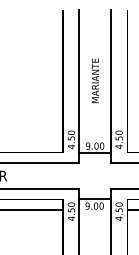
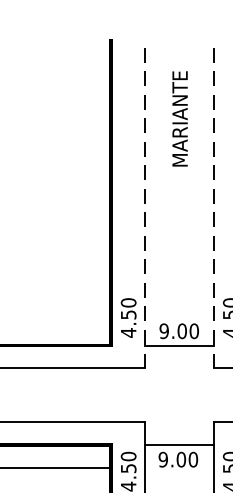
text: (95, 80) -> (180, 118), moved
line: (79, 86) -> (145, 203), solid -> dashed
line: (111, 86) -> (214, 203), solid -> dashed

